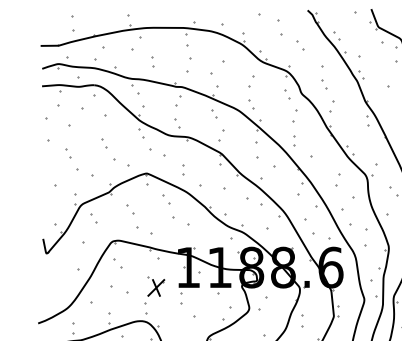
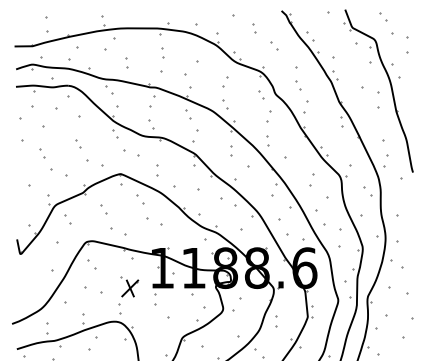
part: (280, 27) -> (254, 28), size x0.62
part: (188, 51) -> (162, 52), size x0.62
part: (257, 149) -> (231, 150), size x0.62

